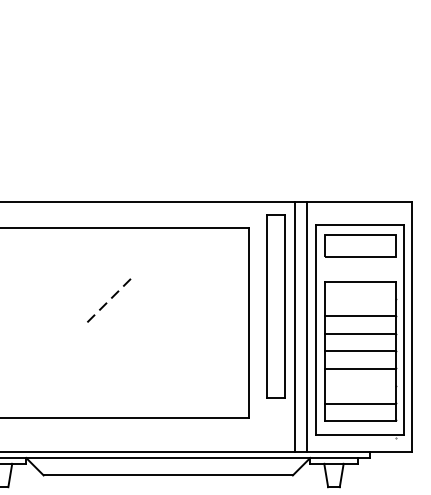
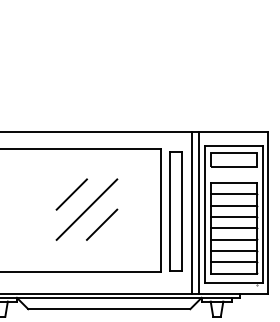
line: (111, 299) -> (72, 194), dashed -> solid
line: (360, 299) -> (234, 194), added
part: (274, 306) -> (175, 211), moved
line: (133, 322) -> (86, 209), added
line: (156, 345) -> (101, 224), added
line: (360, 386) -> (234, 251), added

